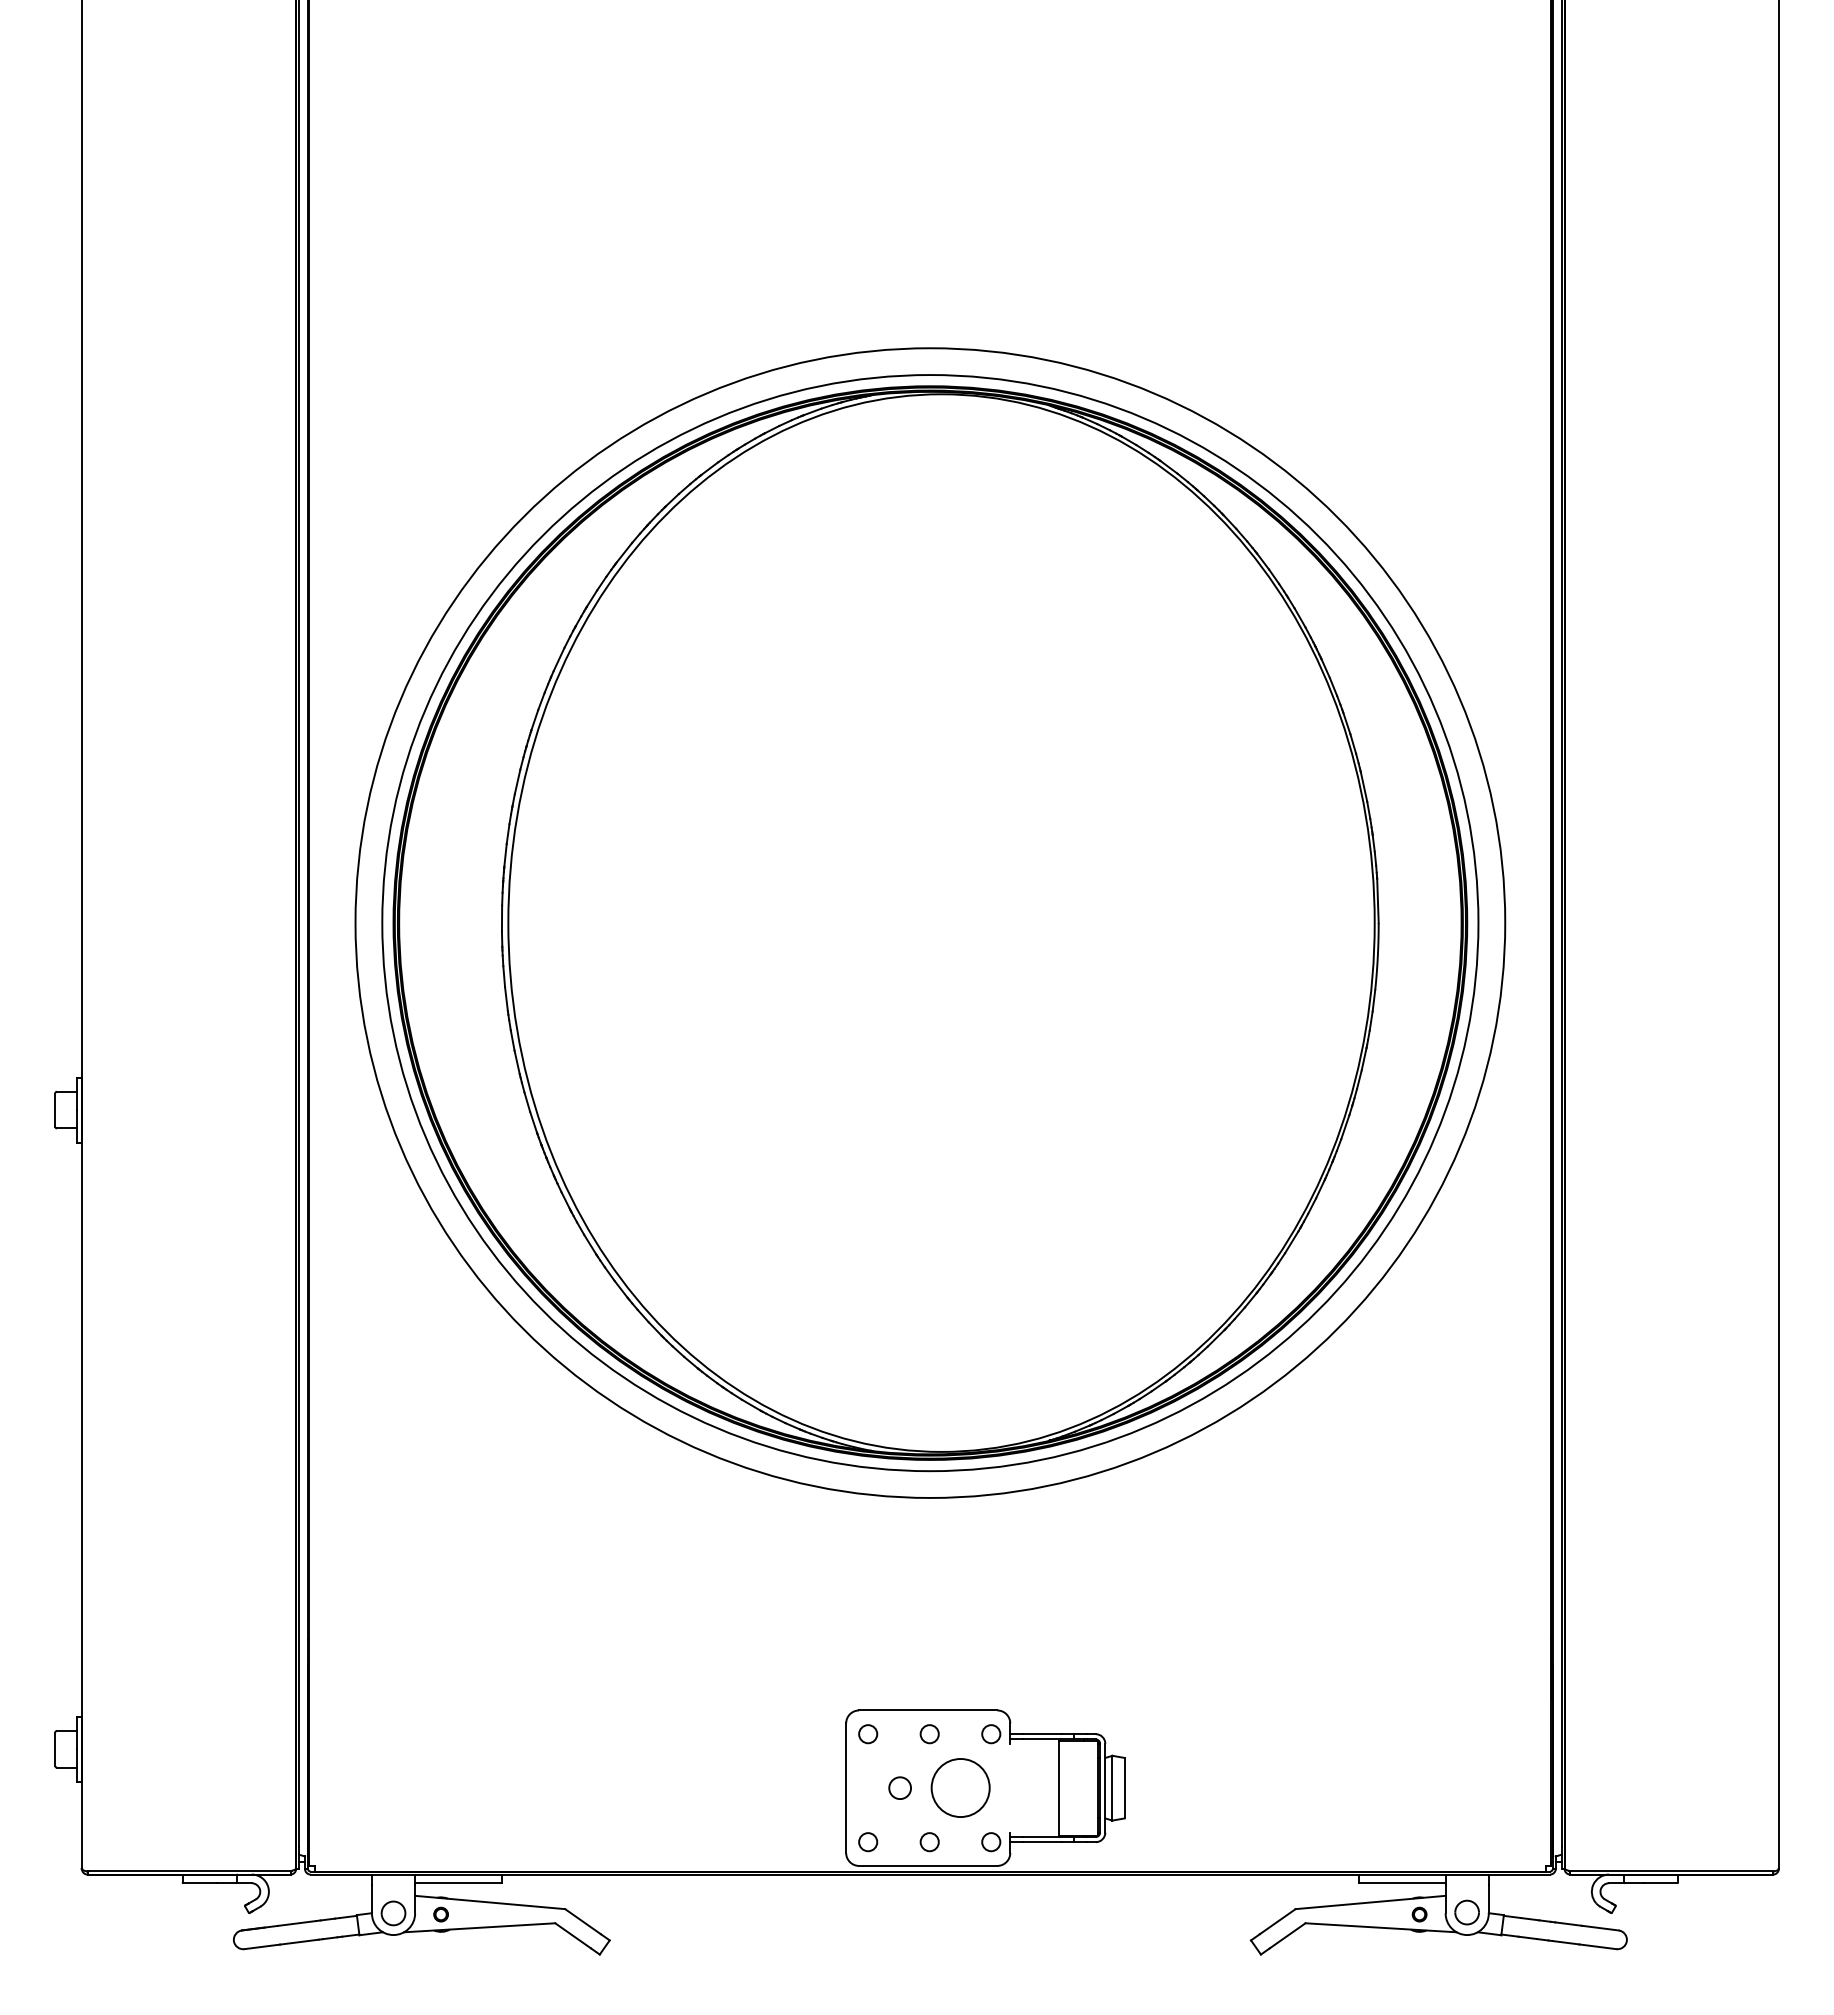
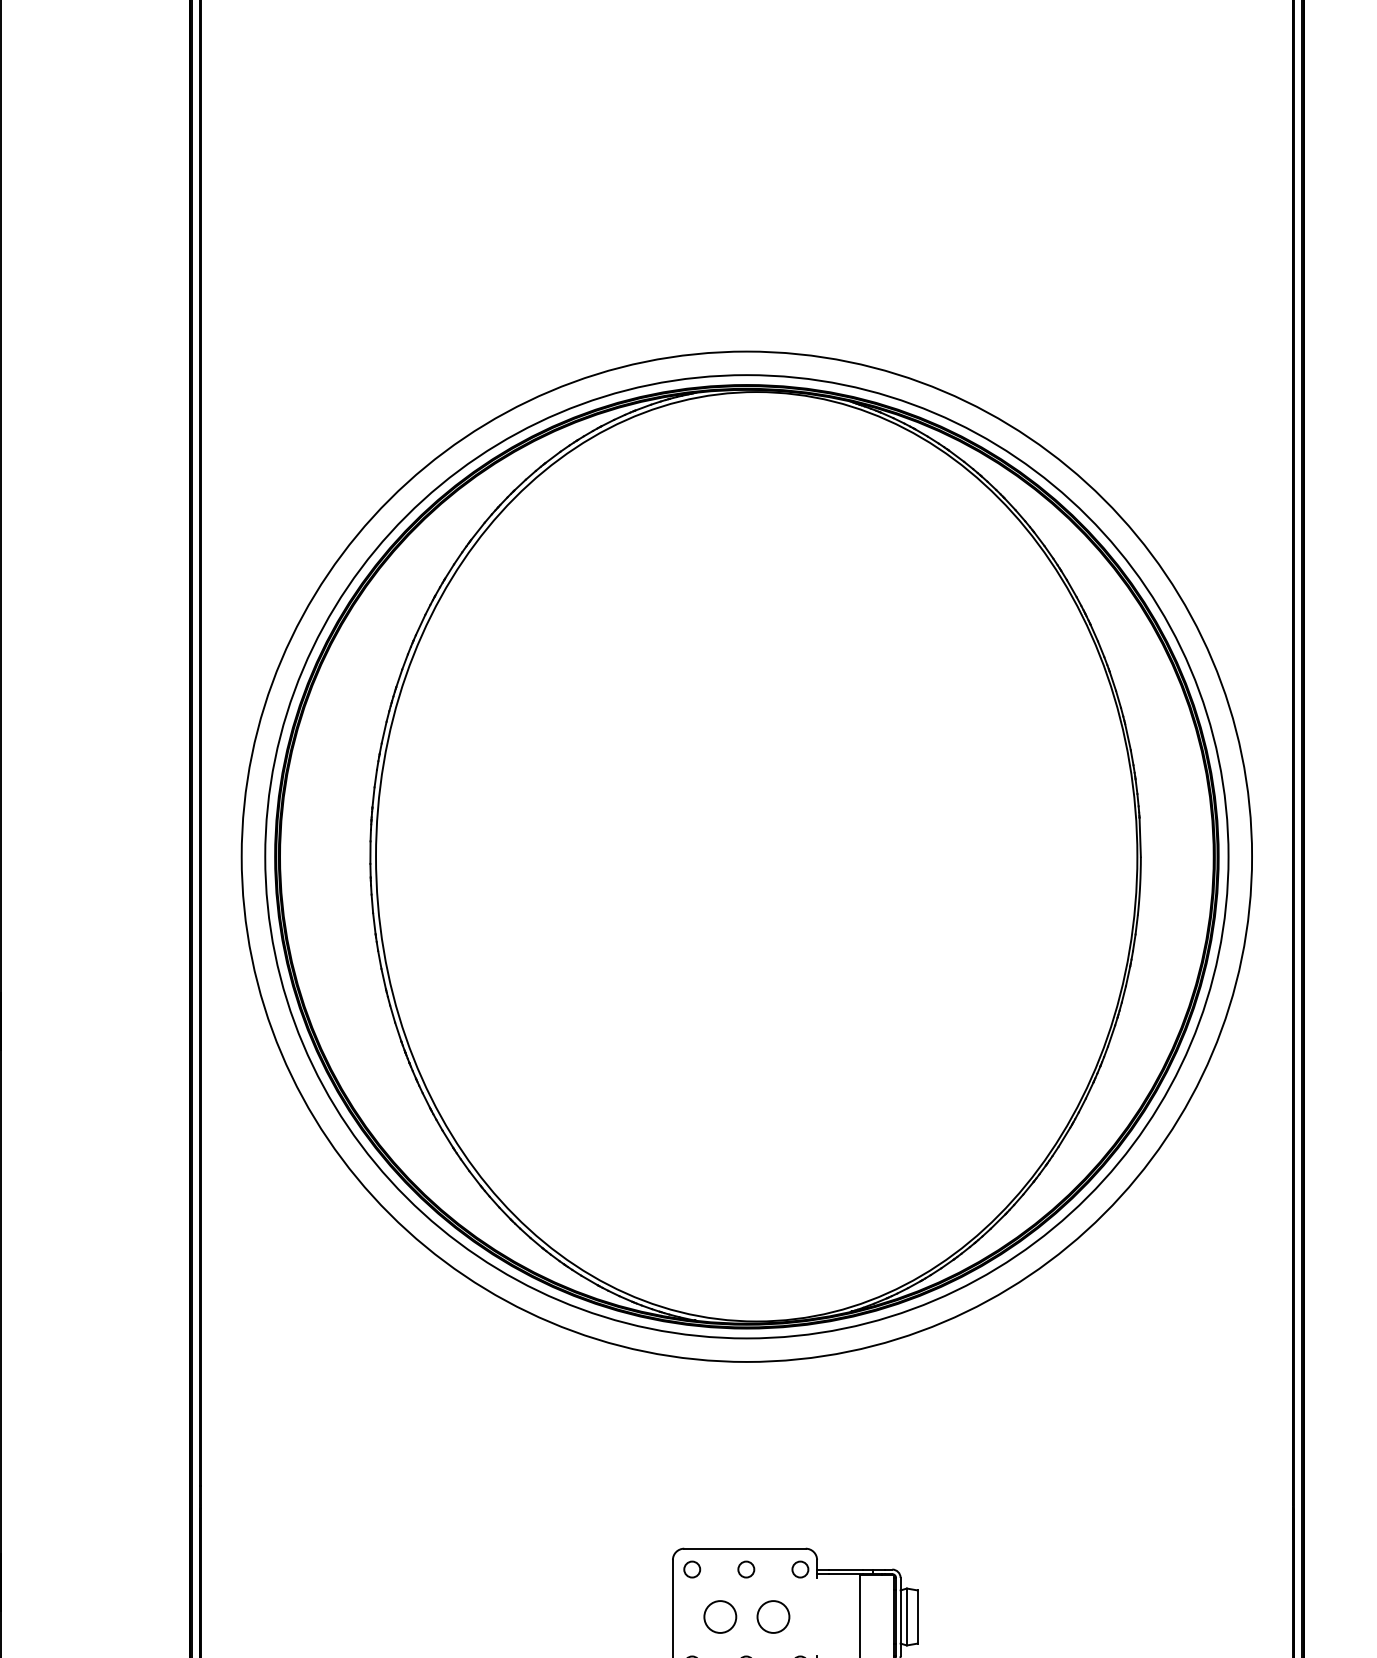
circle: (900, 1788) -> (720, 1617), size x1.67
circle: (960, 1788) -> (773, 1617), size x0.62

